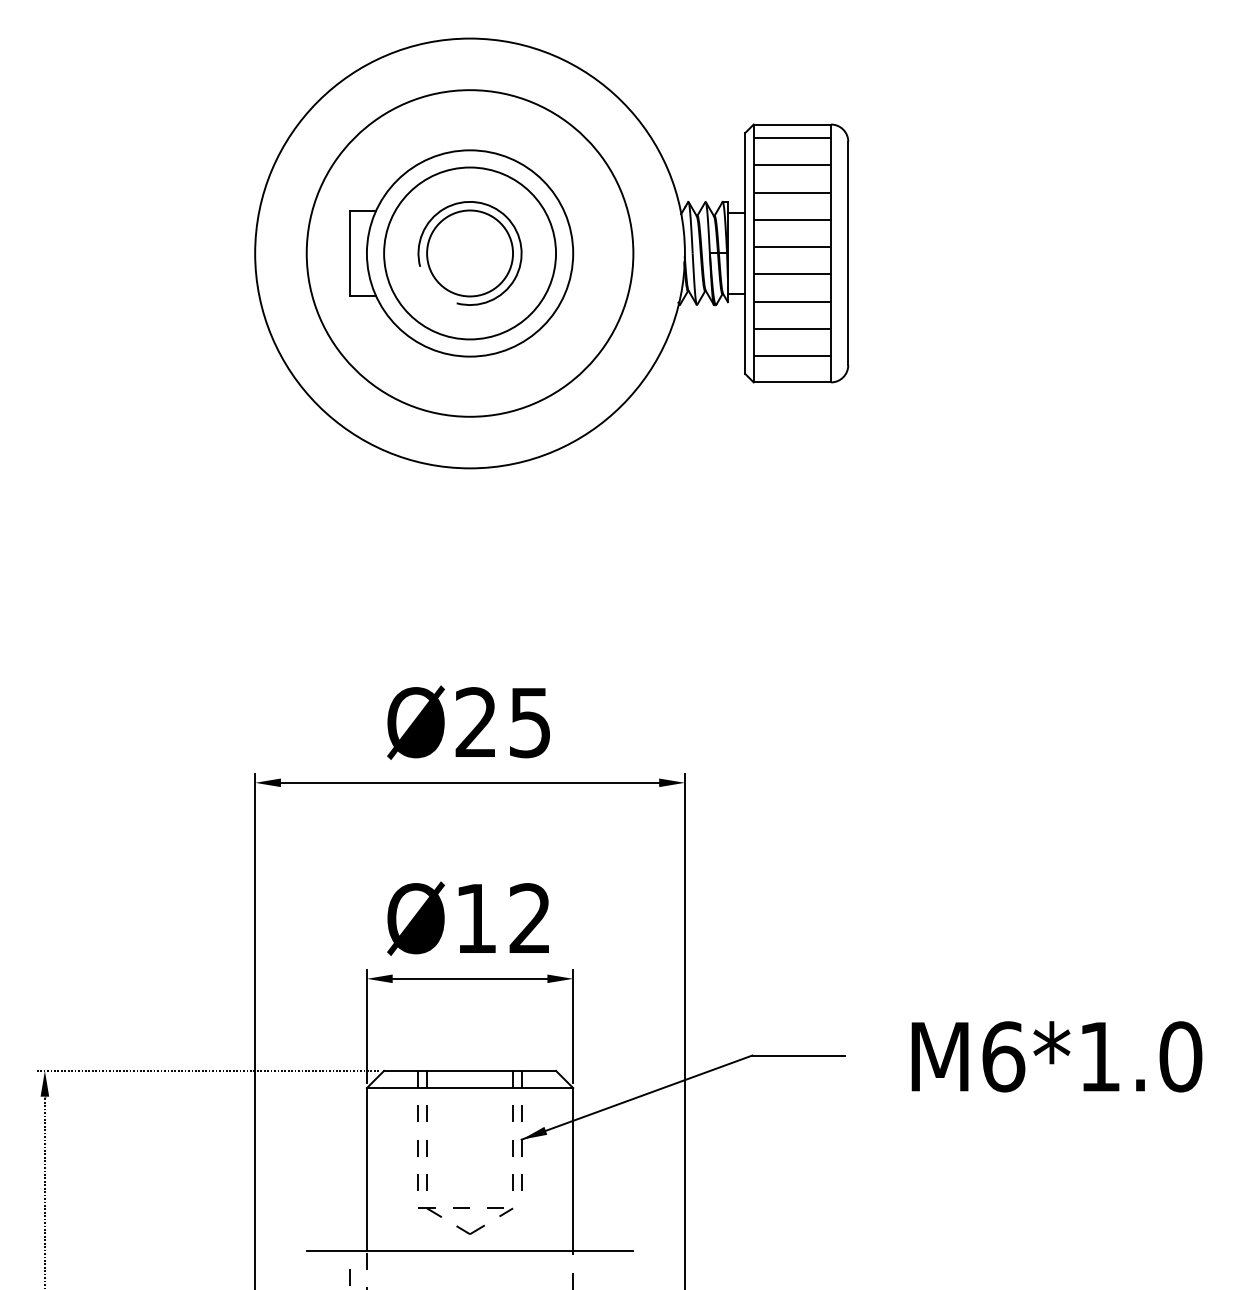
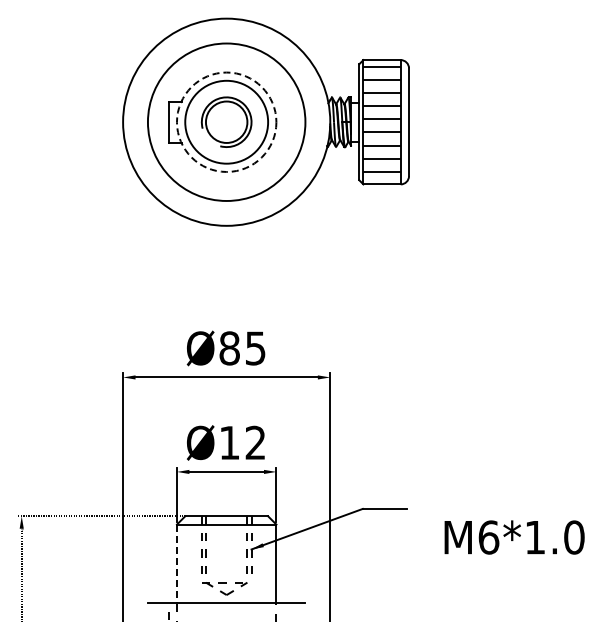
circle: (469, 251) -> (226, 121), solid -> dashed
text: (475, 722) -> (229, 348), Ø25 -> Ø85
text: (1056, 1056) -> (514, 537), moved
line: (365, 1170) -> (176, 564), solid -> dashed

